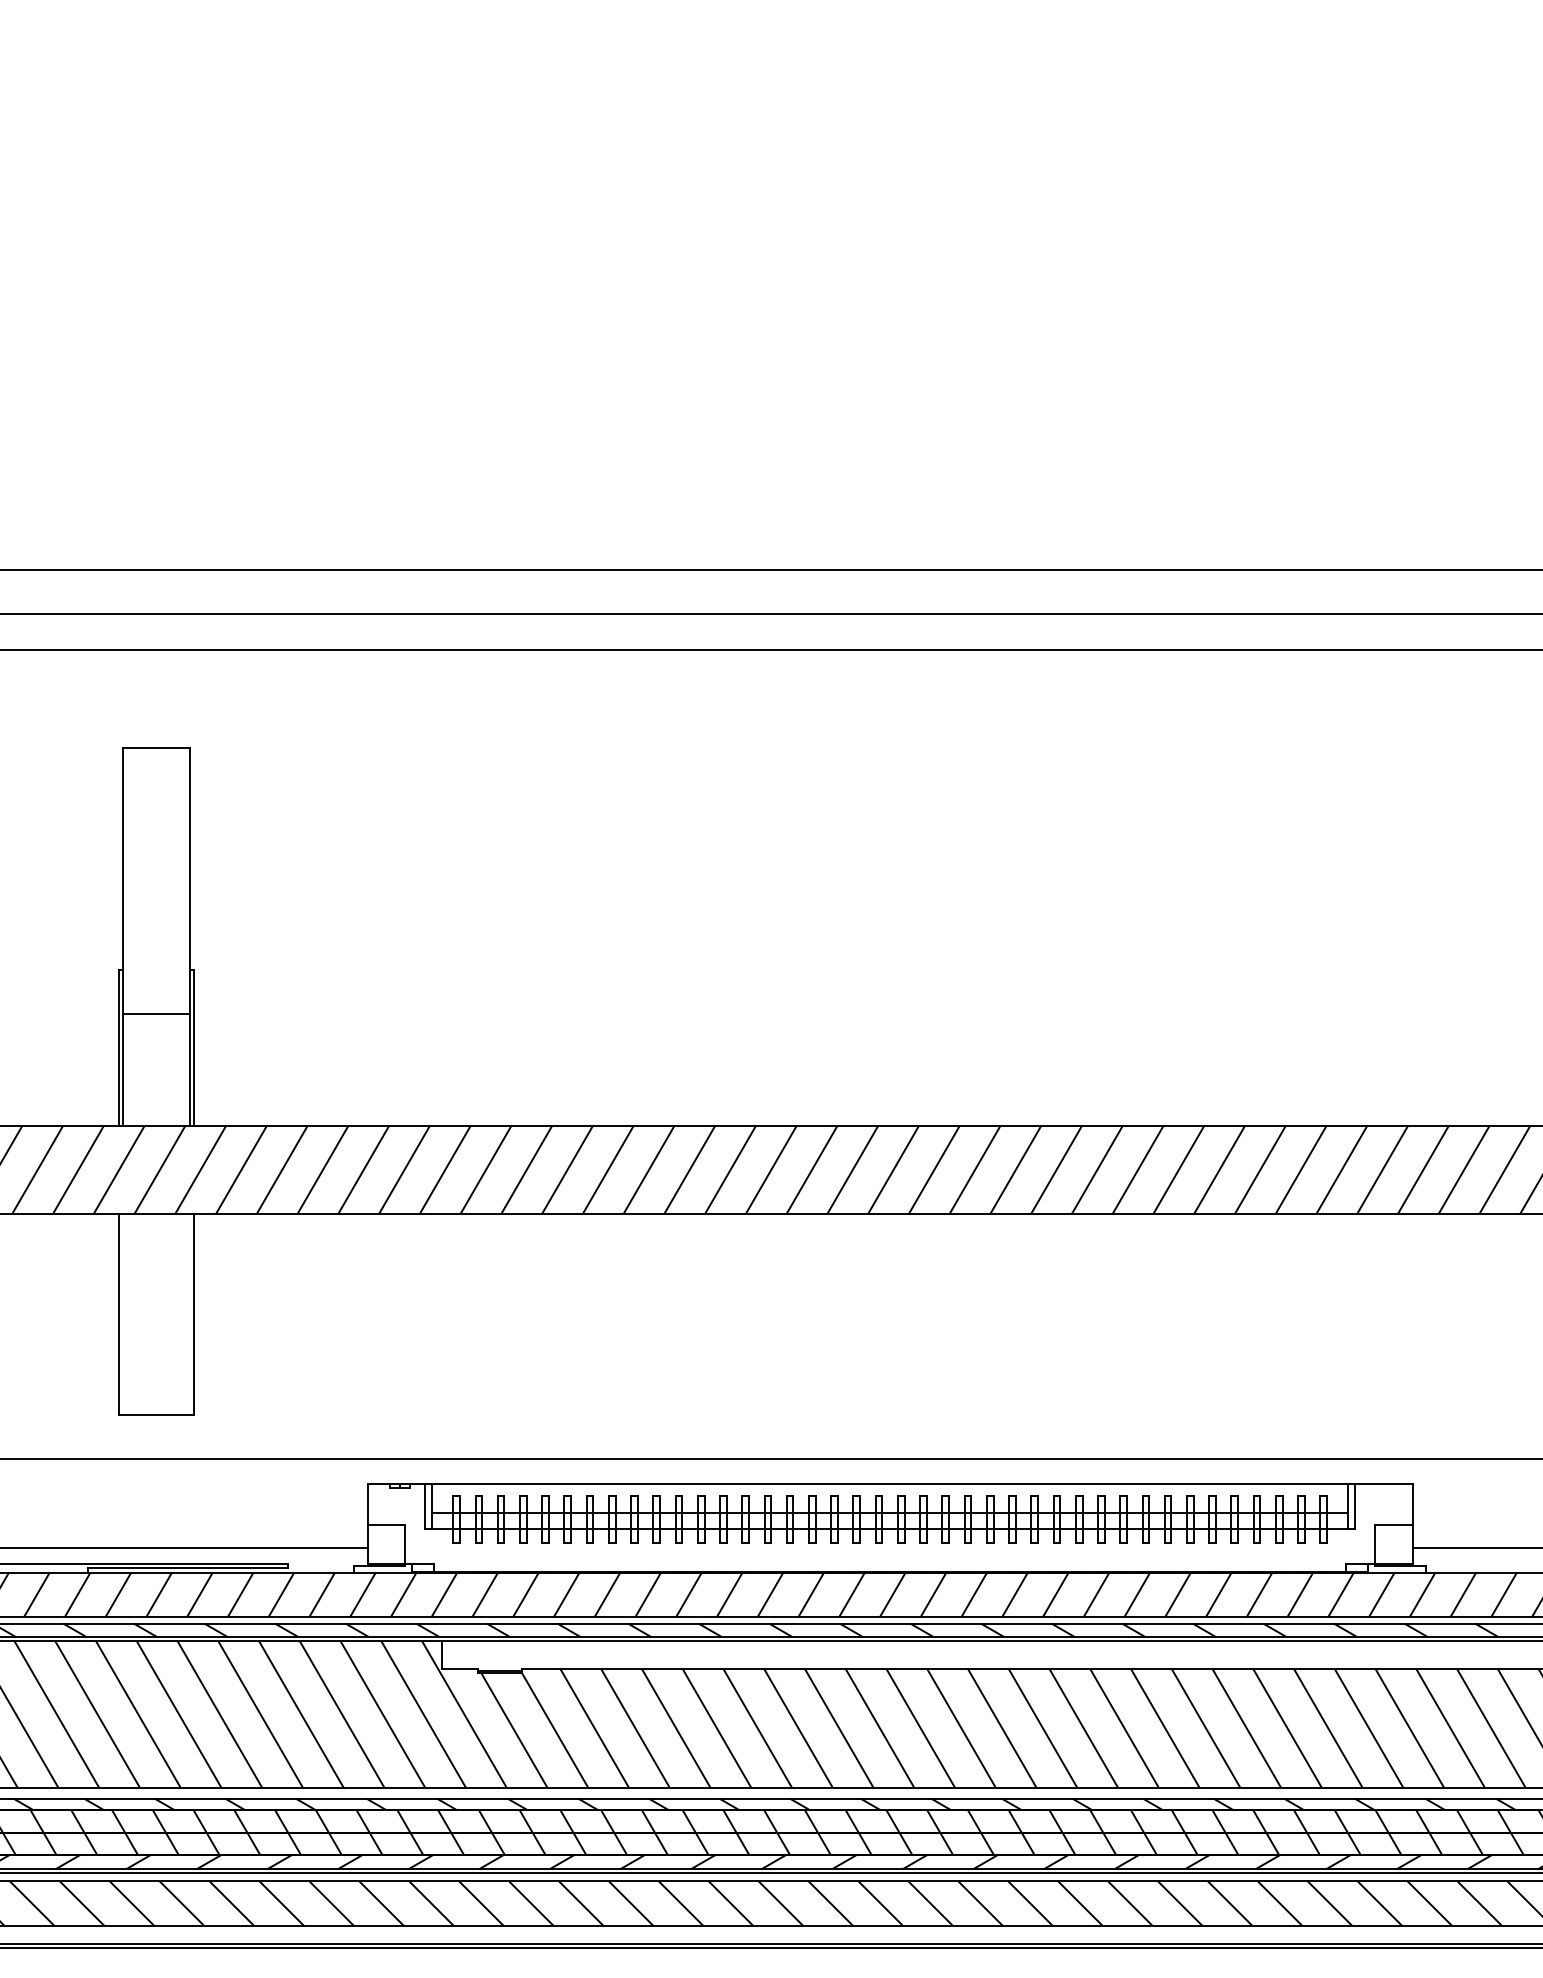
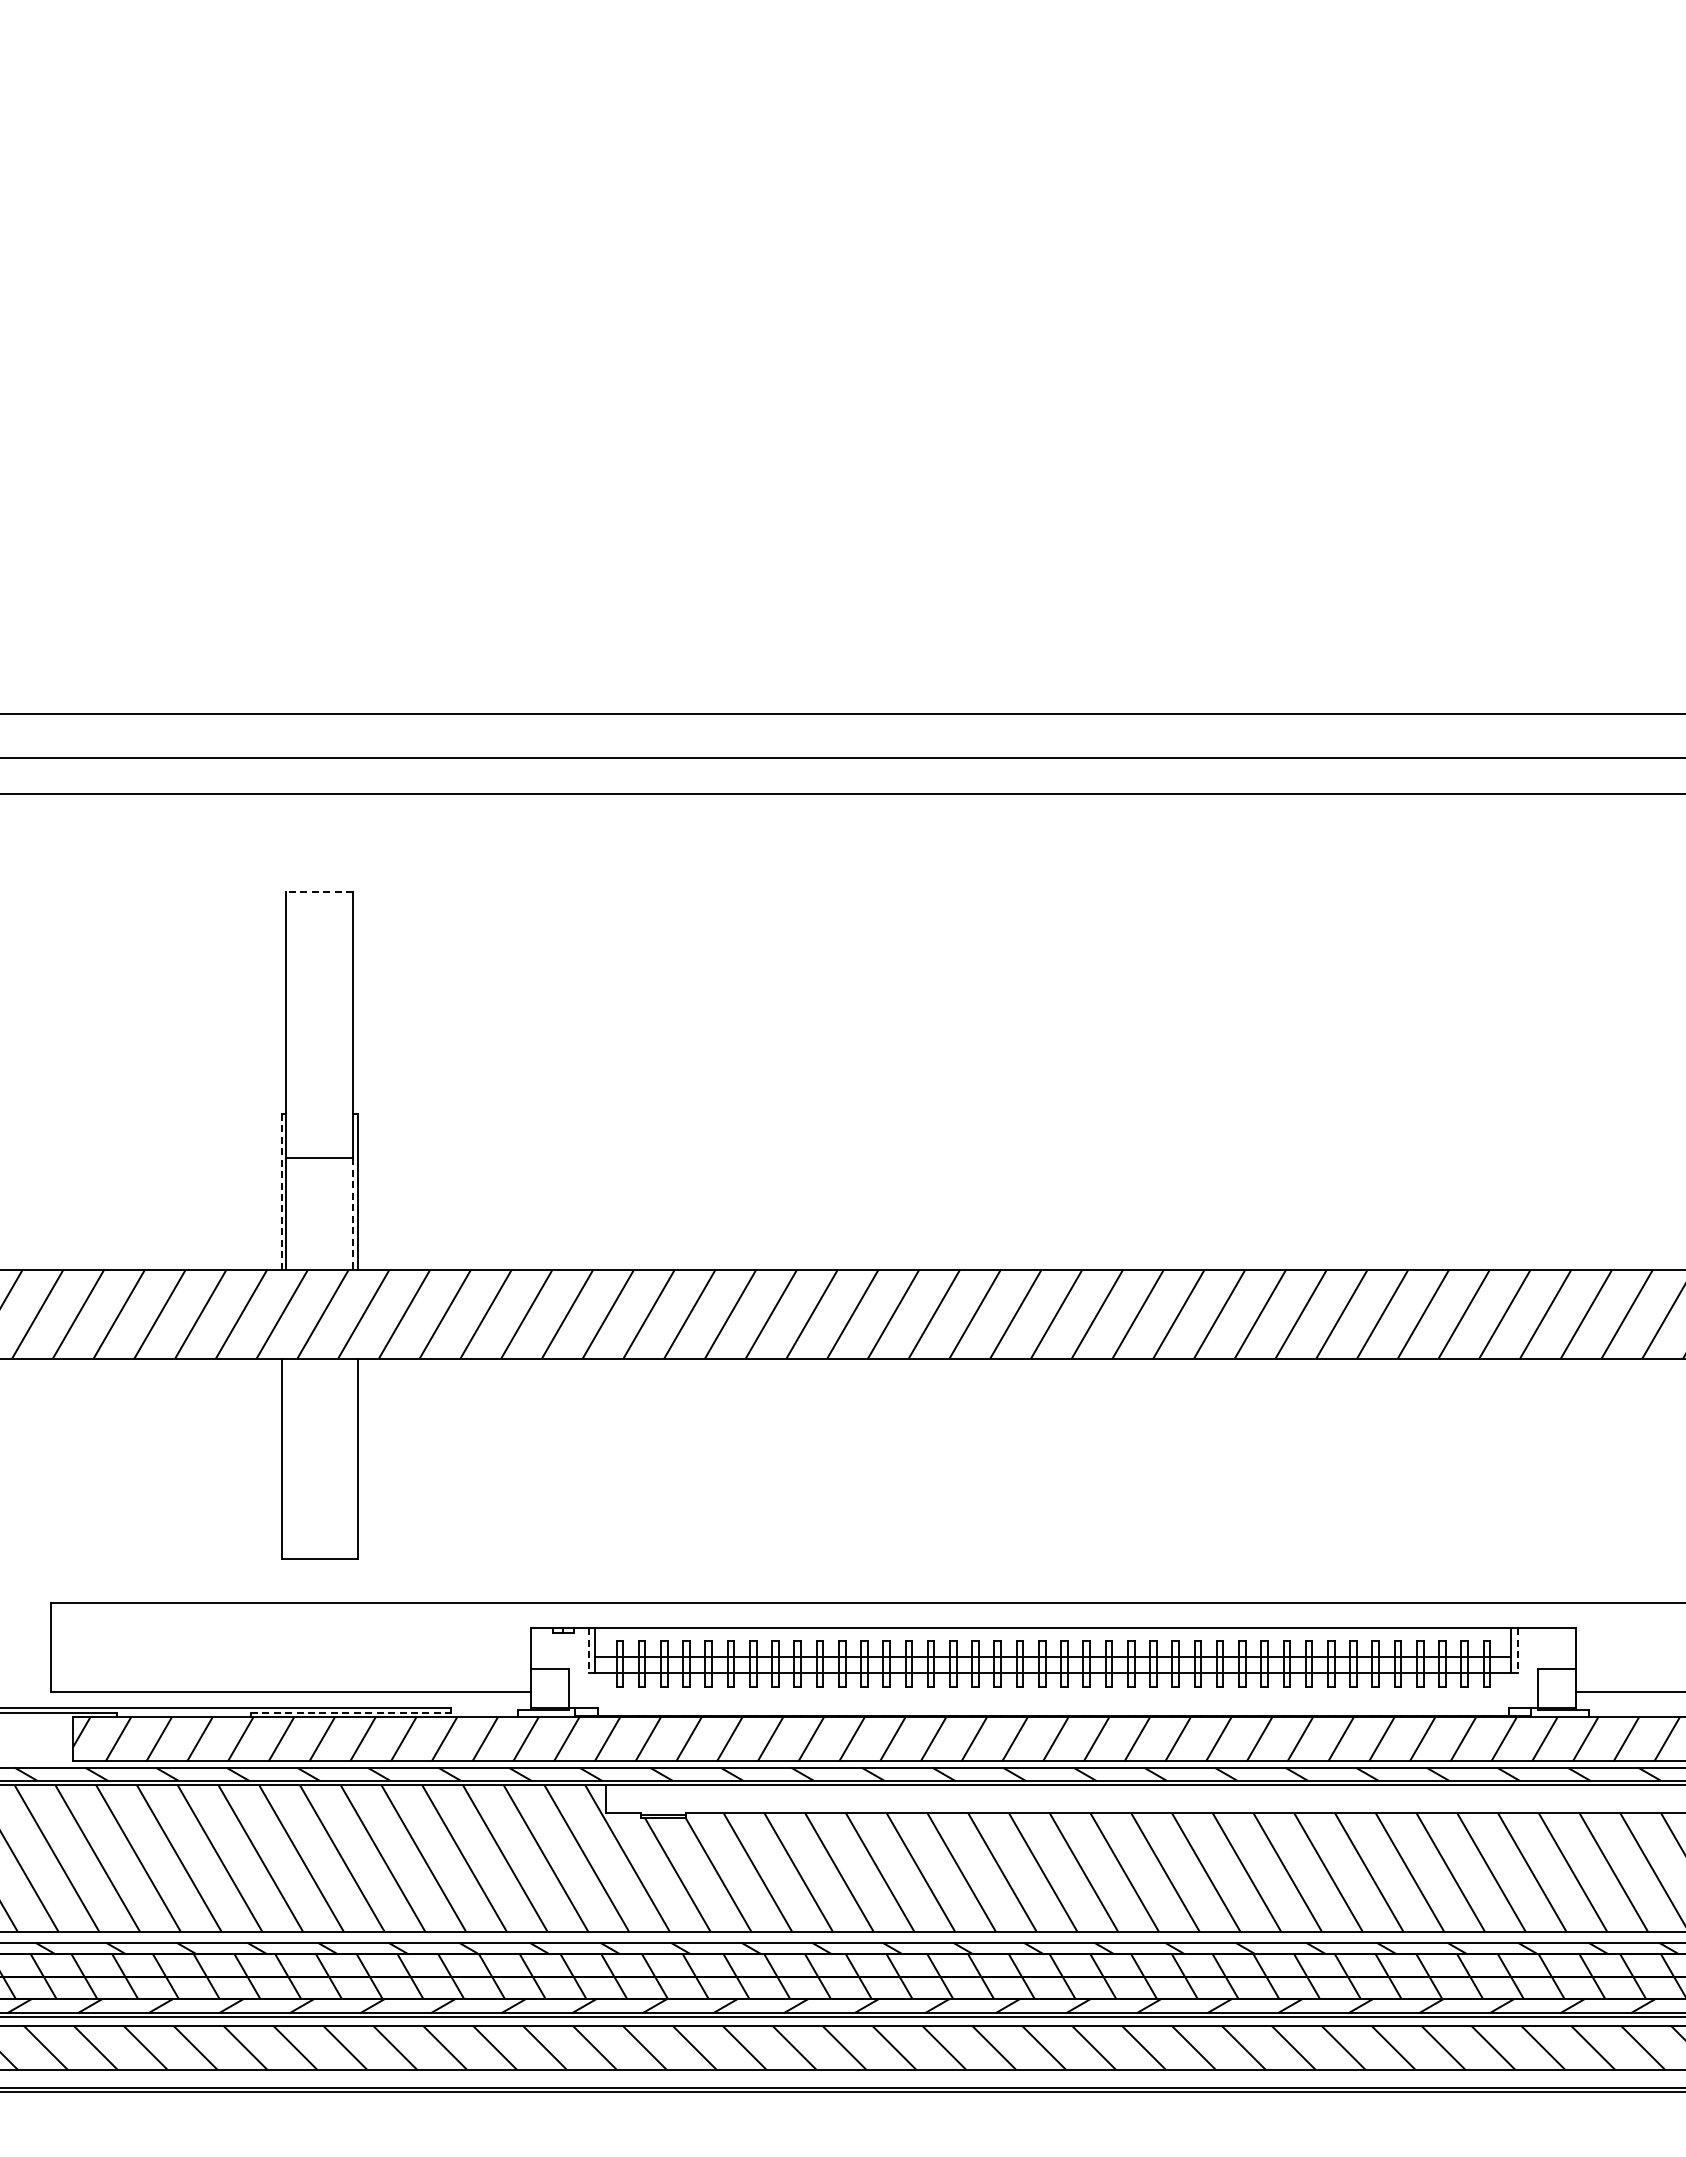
line: (156, 747) -> (319, 891), solid -> dashed
line: (118, 1047) -> (281, 1191), solid -> dashed
line: (190, 1070) -> (353, 1214), solid -> dashed
line: (425, 1507) -> (588, 1651), solid -> dashed
line: (1355, 1507) -> (1518, 1651), solid -> dashed
line: (188, 1568) -> (351, 1712), solid -> dashed

